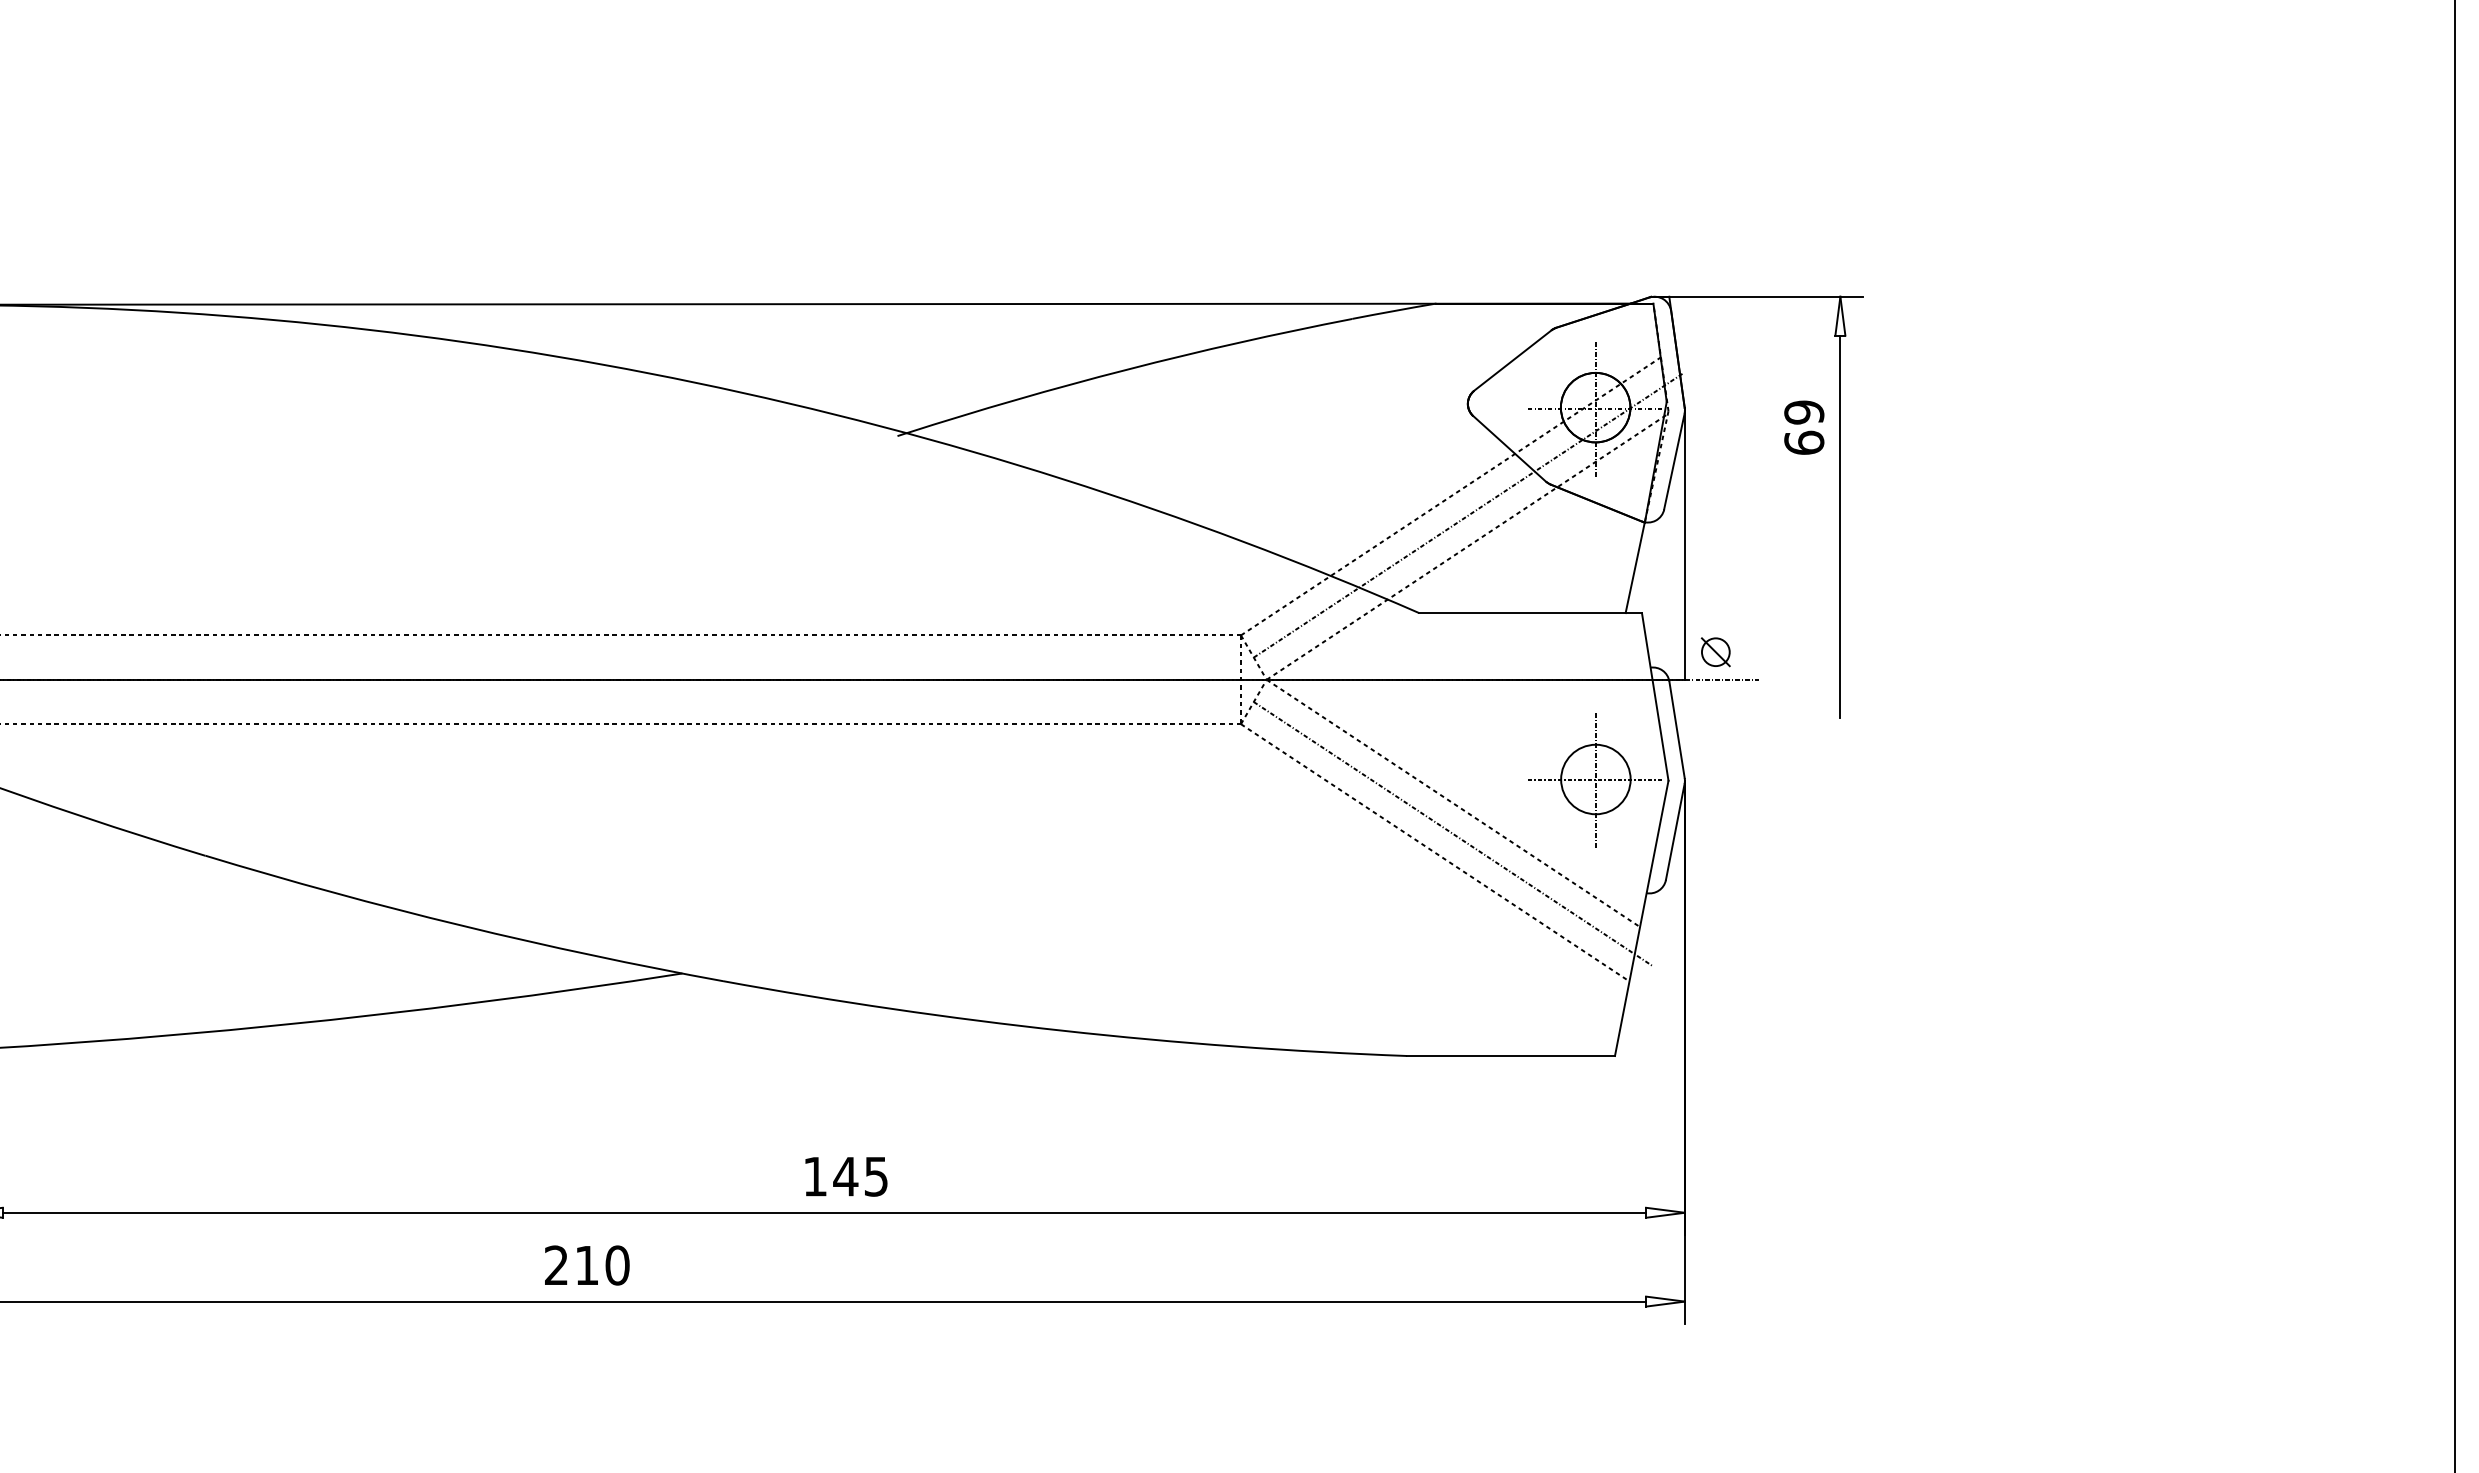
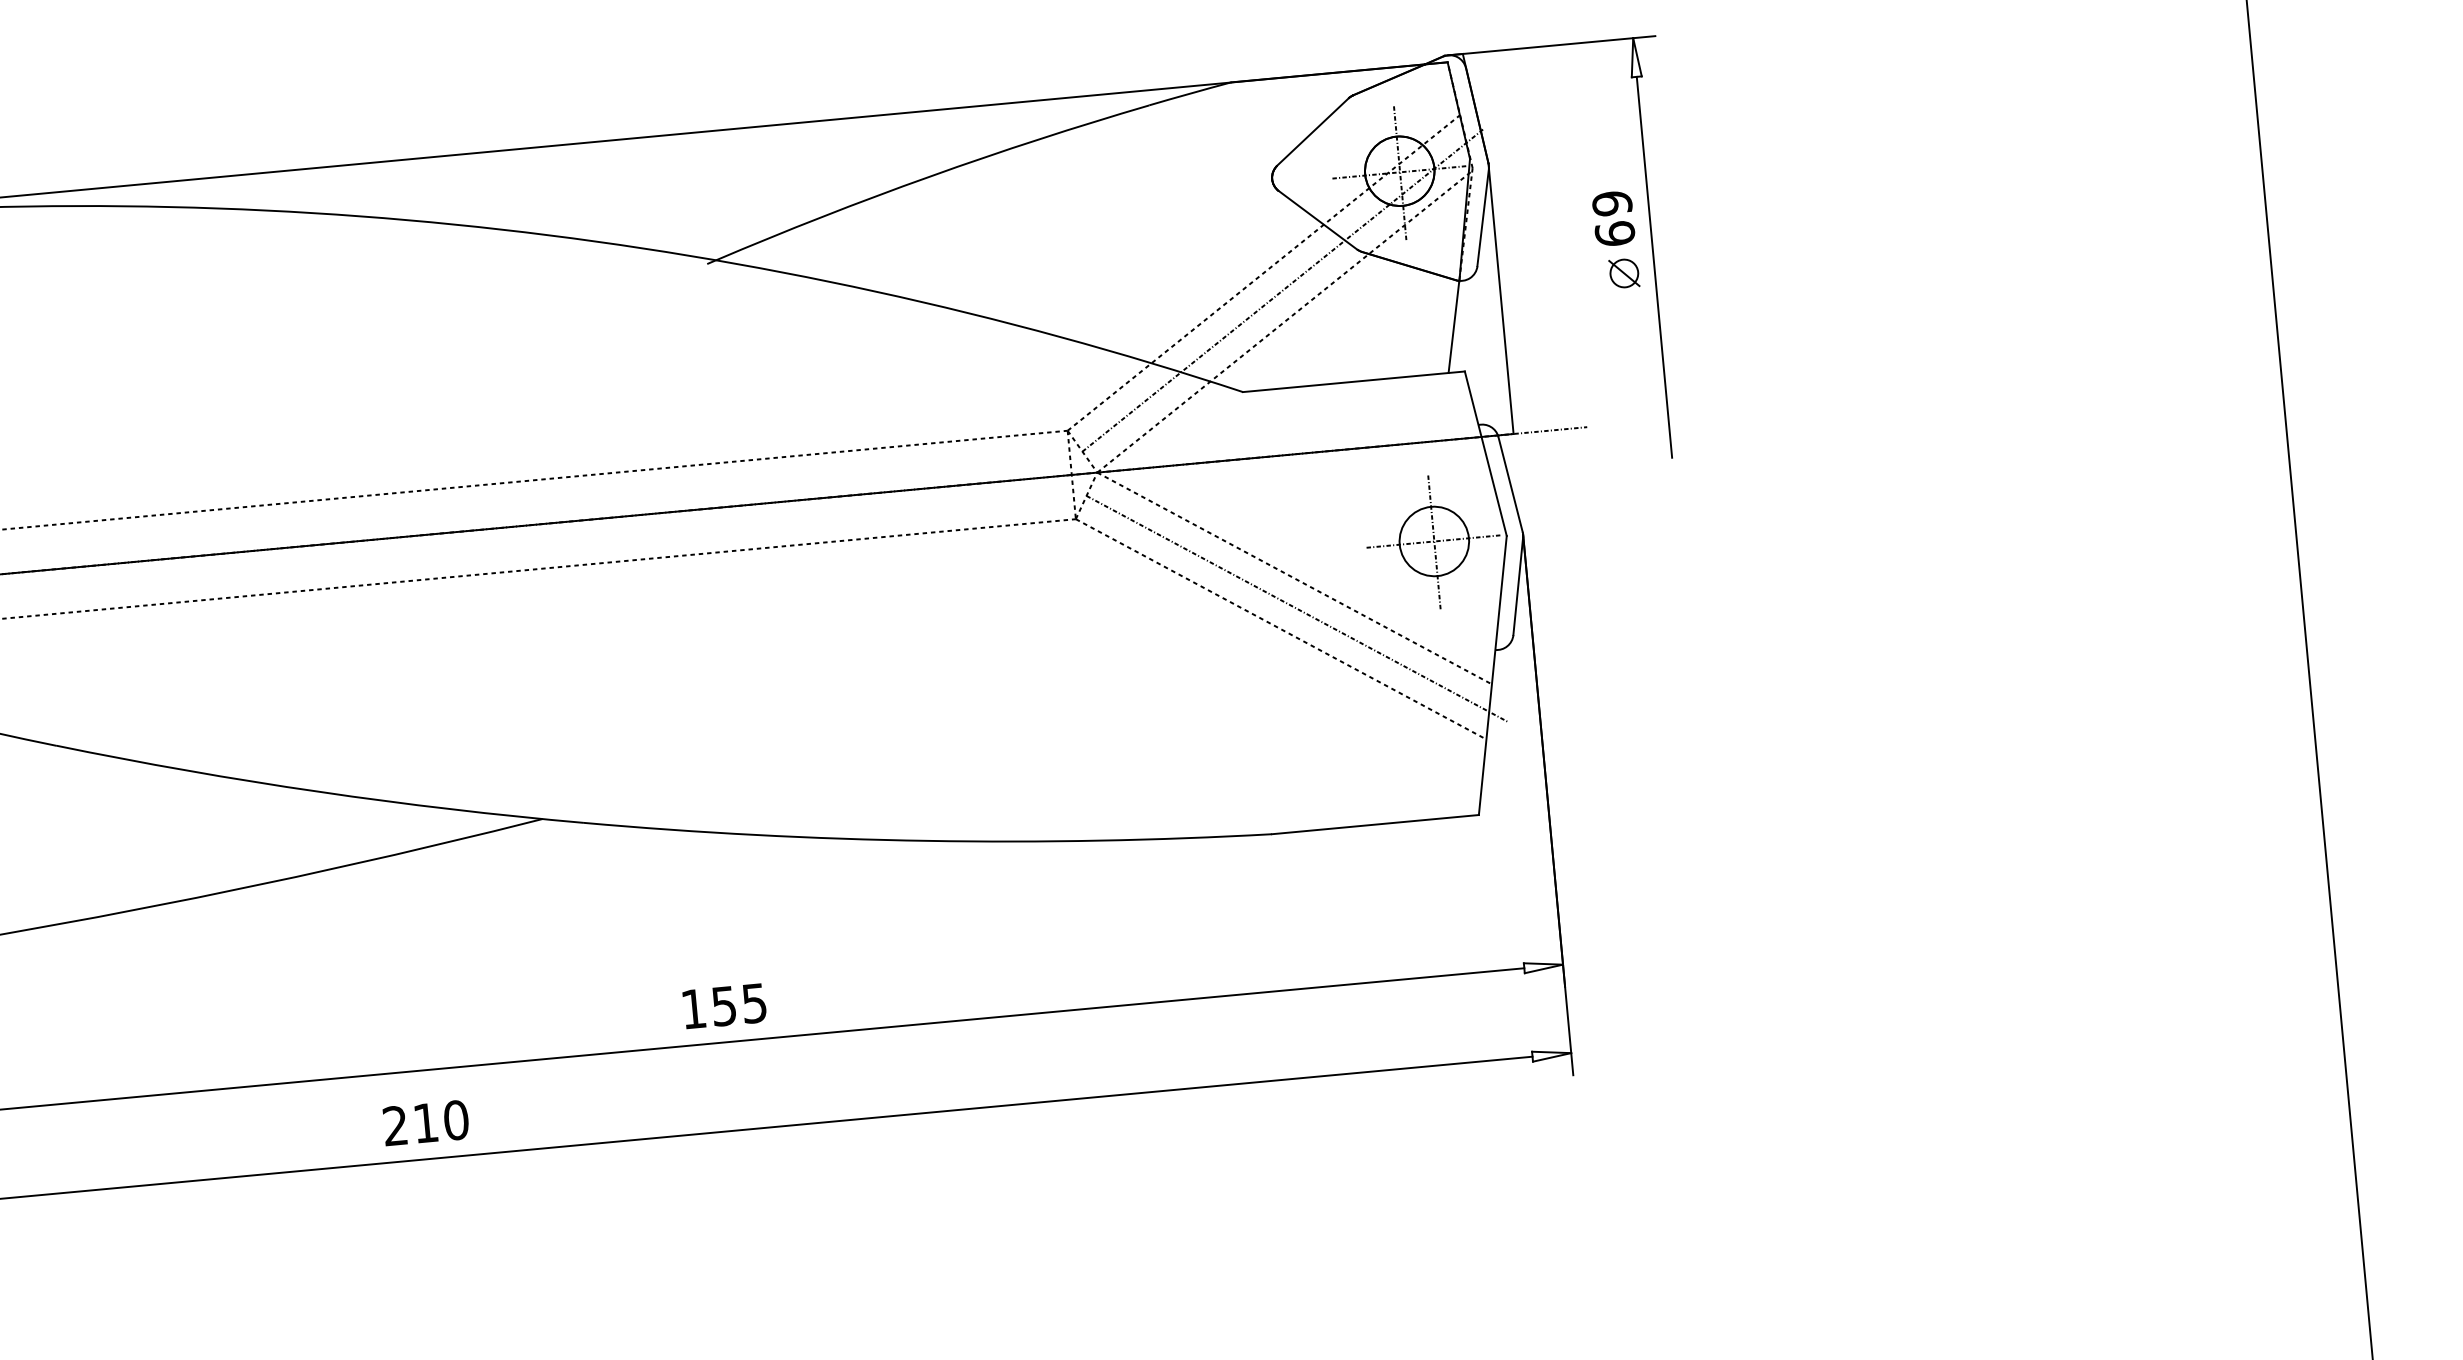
text: (1804, 427) -> (1613, 218), moved
part: (1715, 652) -> (1624, 273), moved
text: (845, 1176) -> (723, 1006), 145 -> 155
text: (587, 1265) -> (426, 1123), moved

